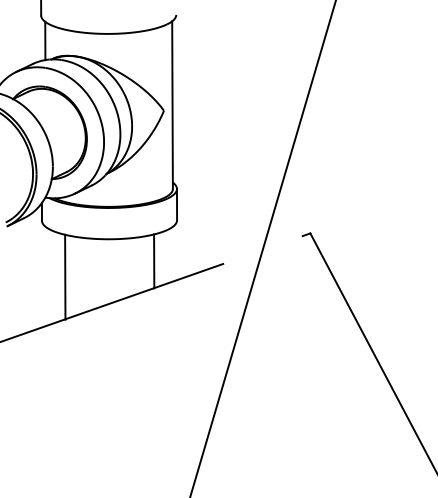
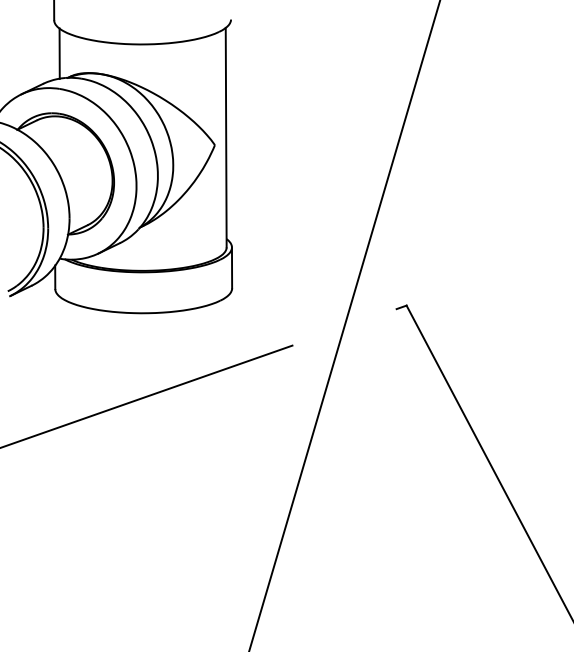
line: (154, 260) -> (202, 341), removed
line: (65, 276) -> (85, 362), removed

